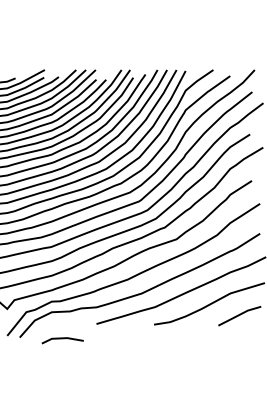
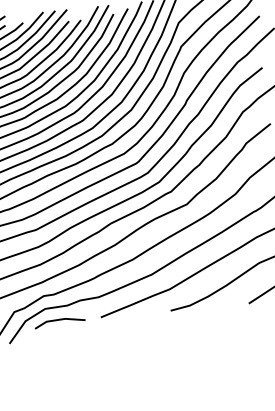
line: (62, 339) -> (59, 321), moved

